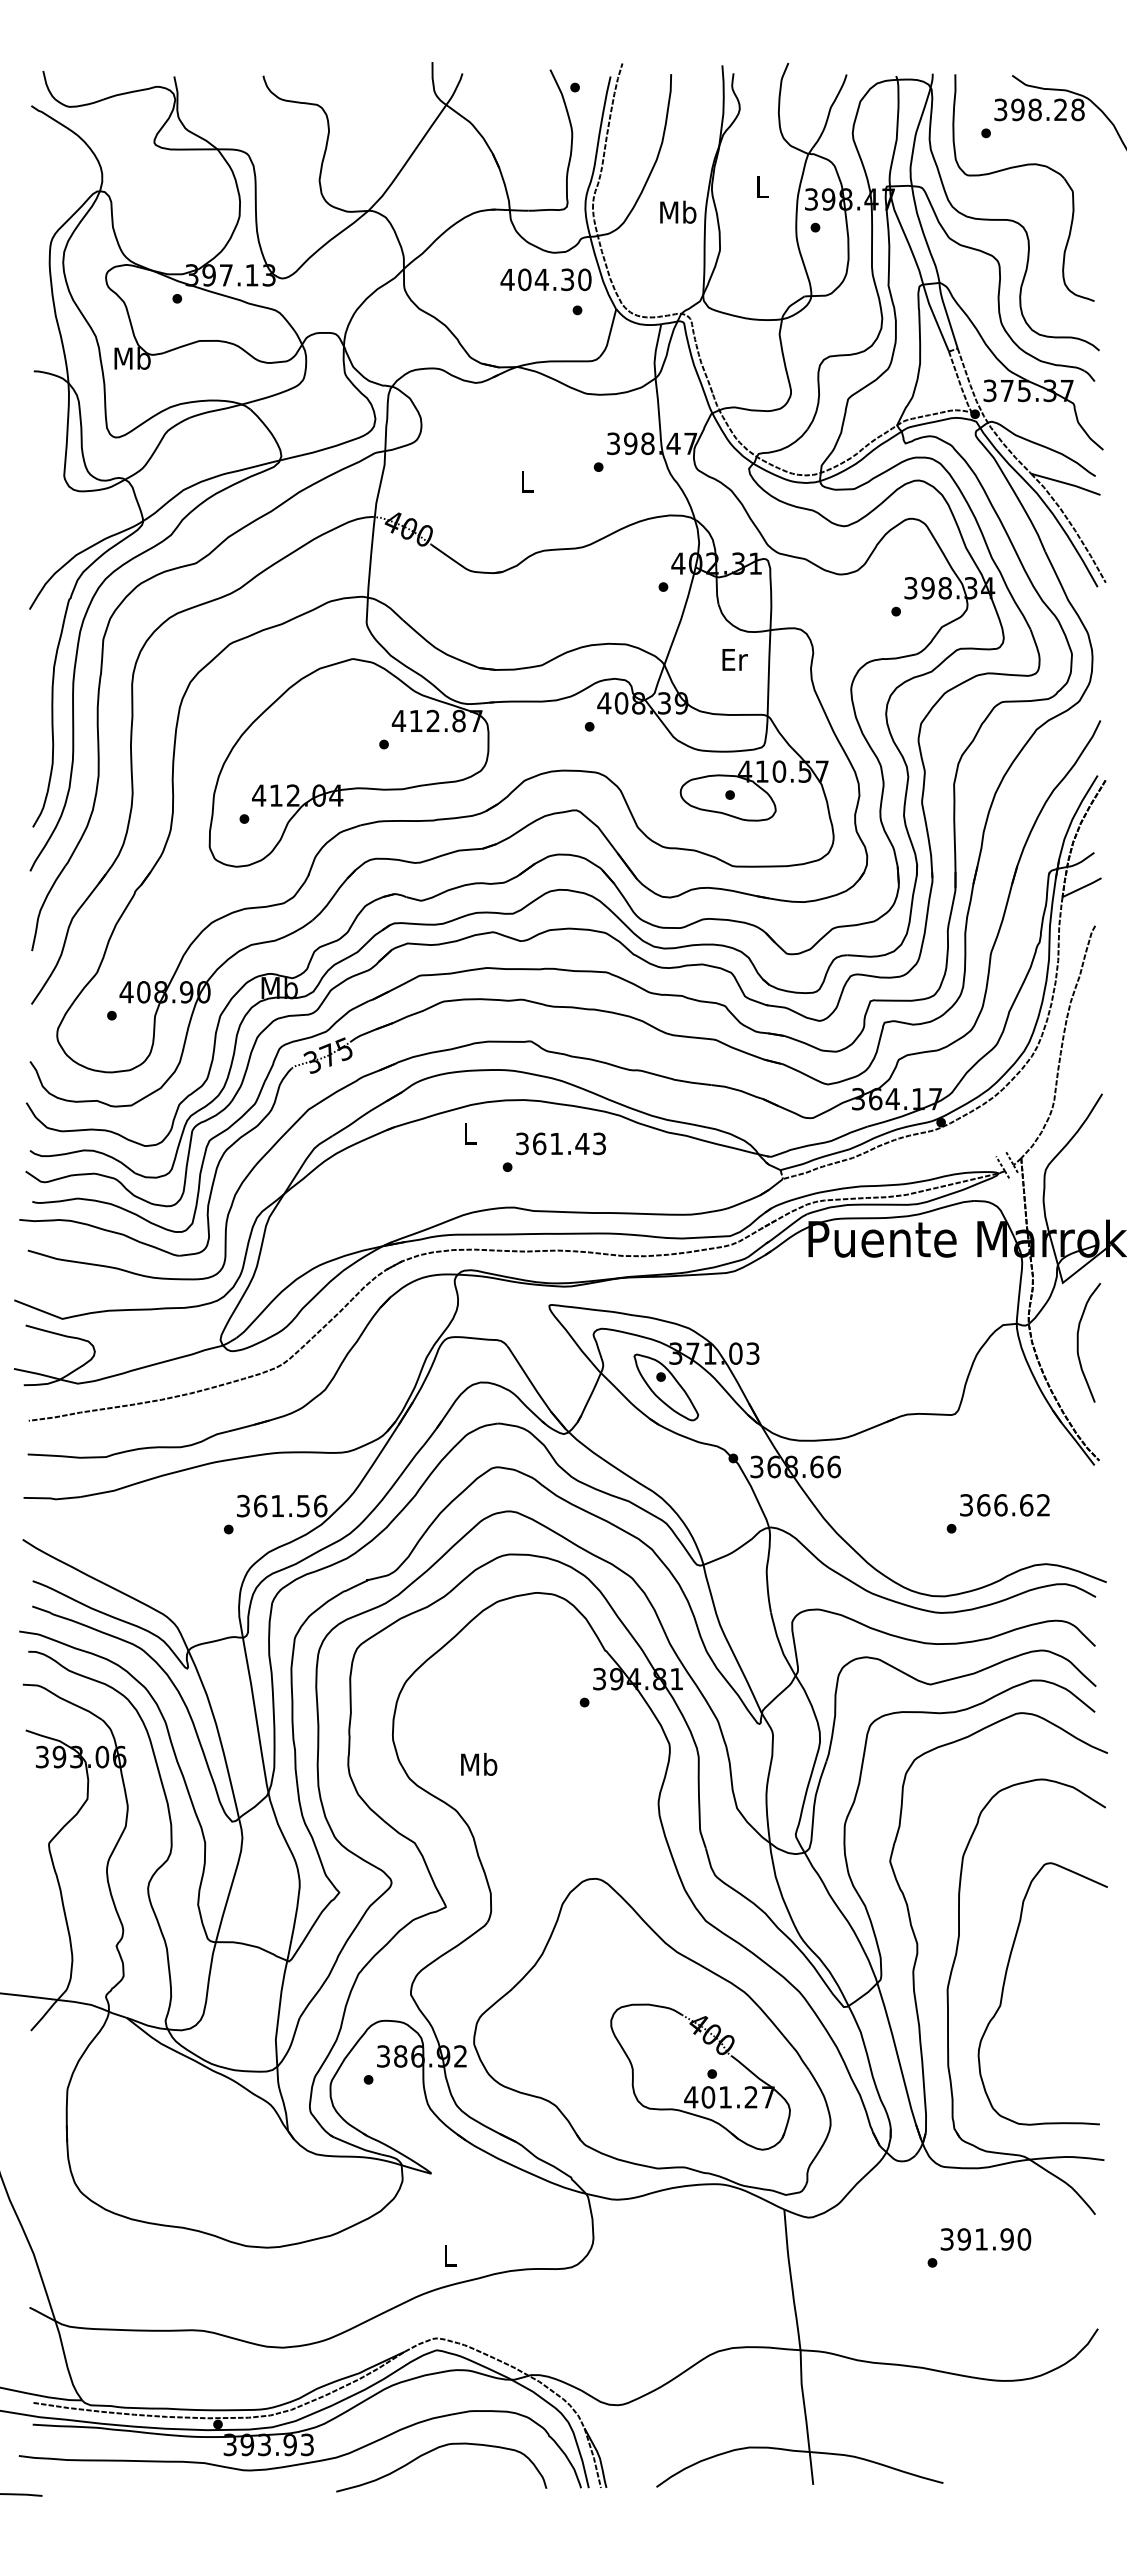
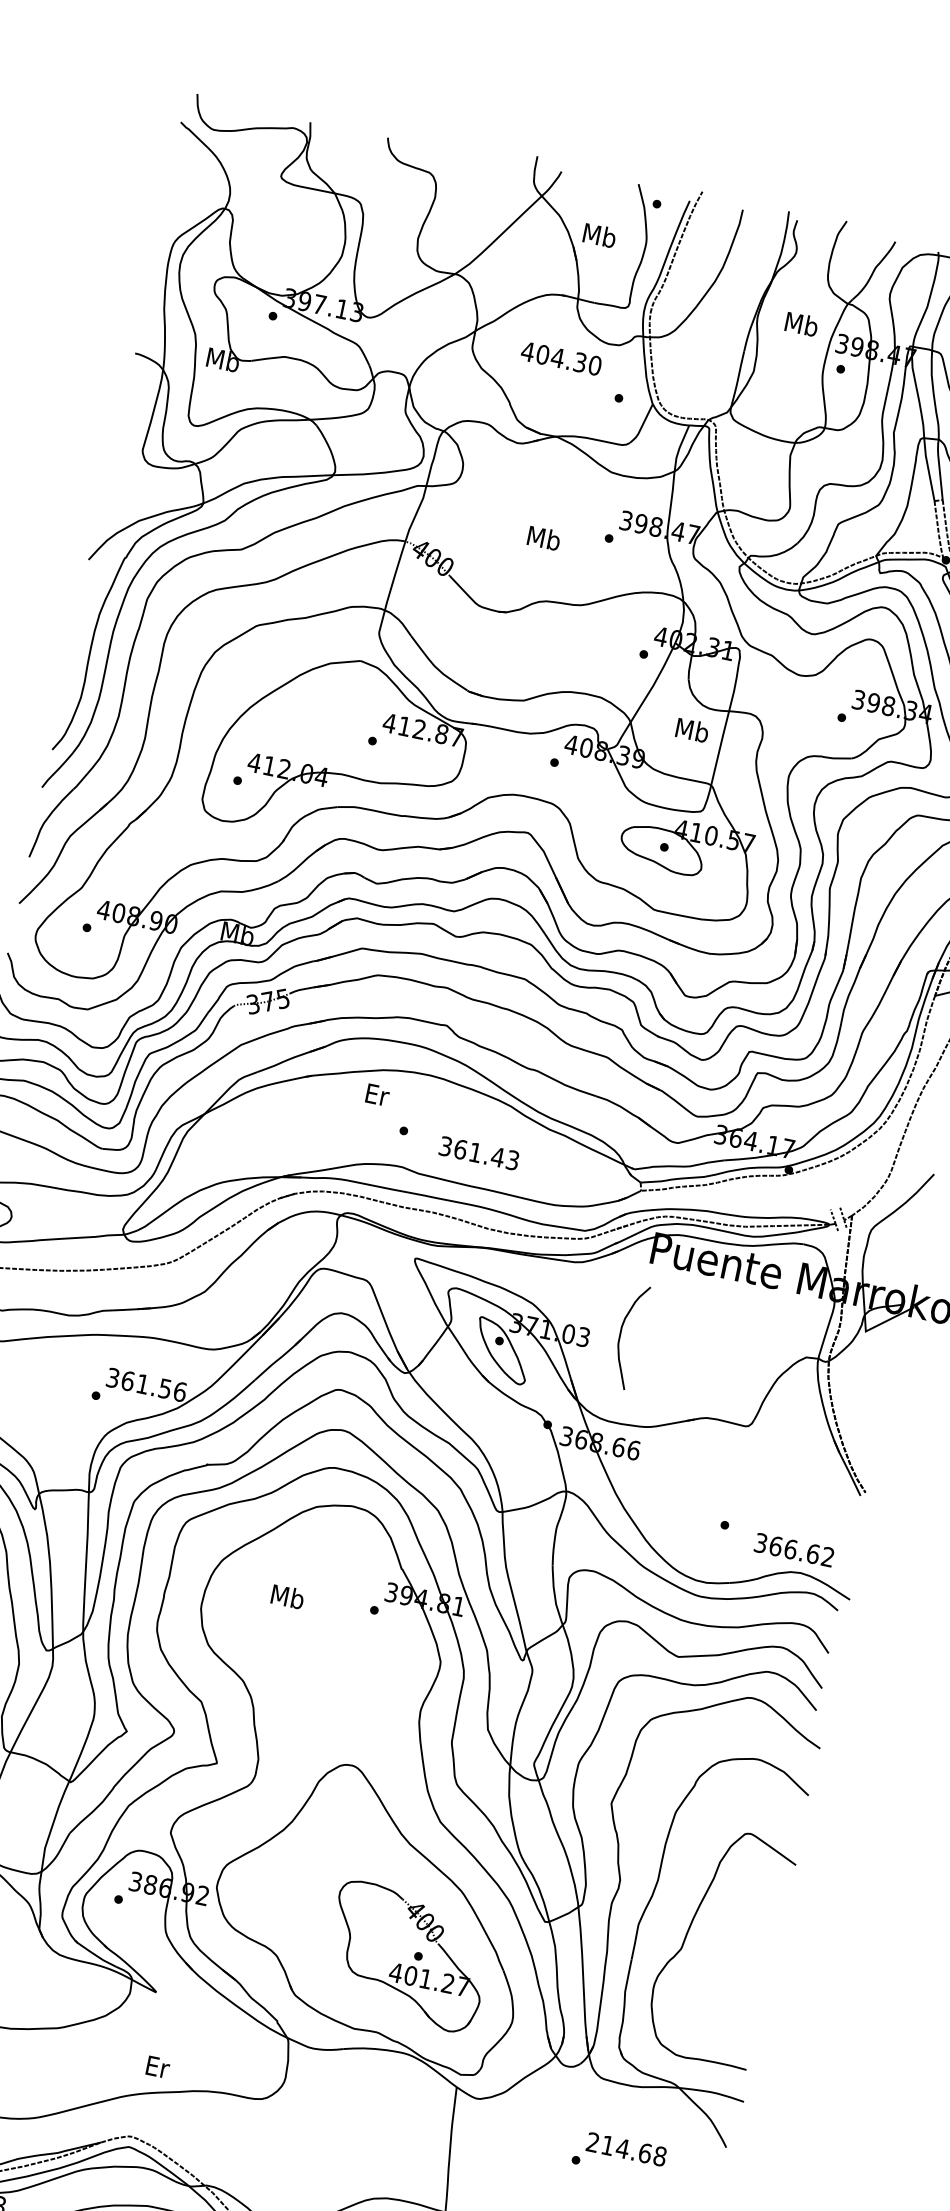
text: (762, 186) -> (802, 323), L -> Mb
text: (678, 211) -> (600, 234), moved
text: (545, 279) -> (560, 358), moved
text: (527, 481) -> (544, 538), L -> Mb
text: (734, 659) -> (692, 730), Er -> Mb
text: (470, 1133) -> (377, 1094), L -> Er
text: (560, 1143) -> (478, 1153), moved
curve: (1078, 1342) -> (620, 1334), moved
text: (1004, 1505) -> (793, 1550), moved
text: (479, 1764) -> (288, 1596), moved
text: (985, 2239) -> (626, 2149), 391.90 -> 214.68
text: (450, 2255) -> (158, 2067), L -> Er

